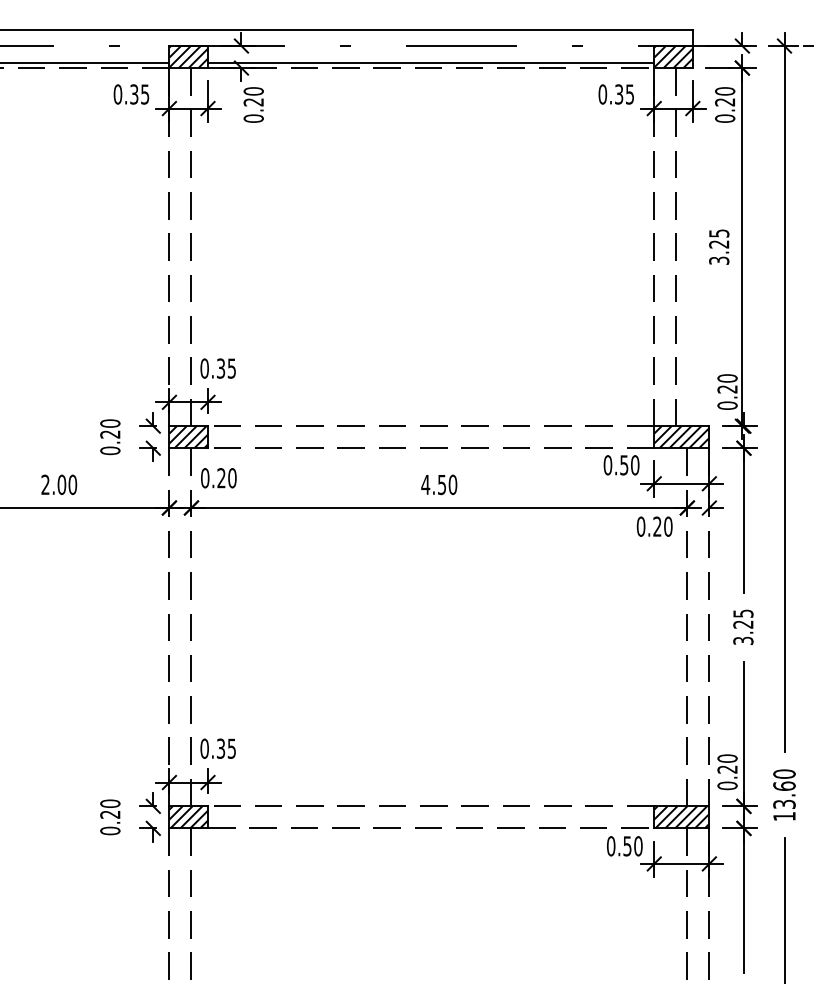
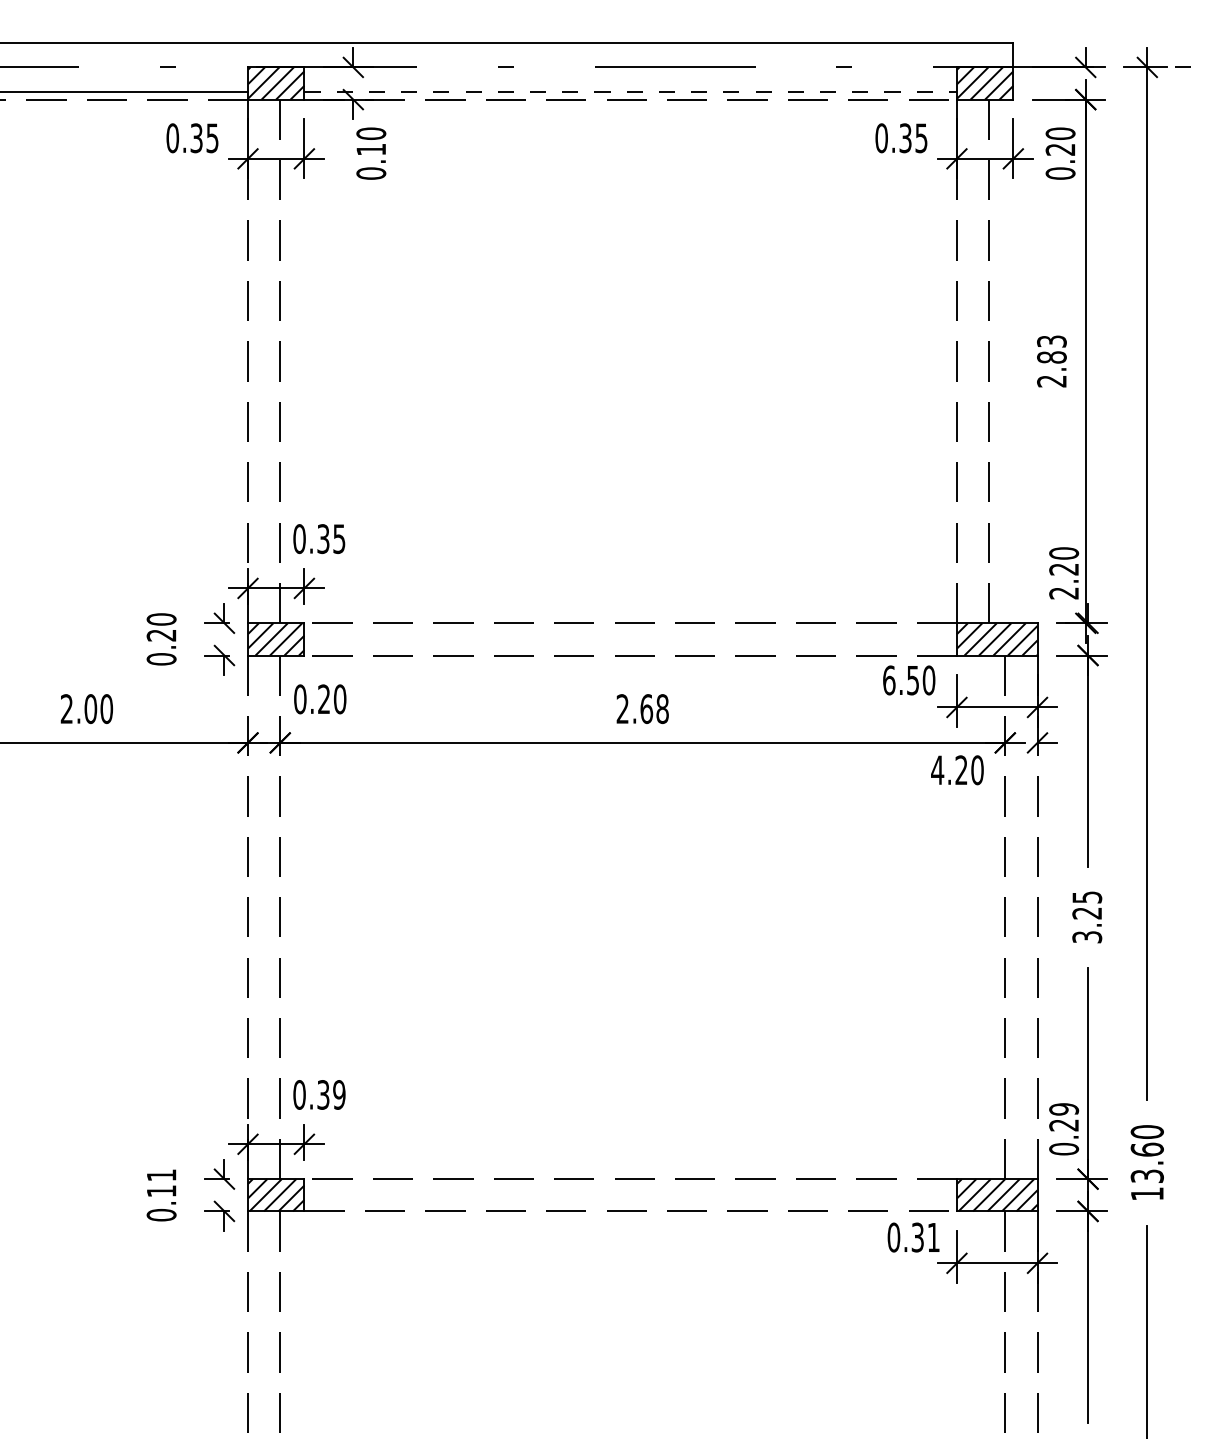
line: (431, 62) -> (631, 91), solid -> dashed
text: (253, 102) -> (370, 149), 0.20 -> 0.10
text: (719, 246) -> (1052, 360), 3.25 -> 2.83
text: (727, 405) -> (1064, 593), 0.20 -> 2.20
text: (607, 465) -> (888, 680), 0.50 -> 6.50
text: (439, 484) -> (642, 708), 4.50 -> 2.68
text: (640, 526) -> (936, 769), 0.20 -> 4.20
text: (231, 748) -> (338, 1094), 0.35 -> 0.39
text: (727, 758) -> (1064, 1109), 0.20 -> 0.29
text: (110, 808) -> (161, 1182), 0.20 -> 0.11
text: (632, 846) -> (925, 1237), 0.50 -> 0.31

